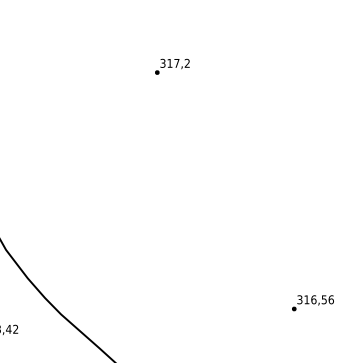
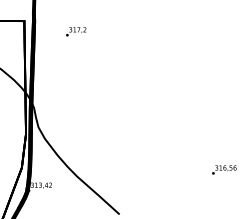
text: (172, 66) -> (76, 31), moved

